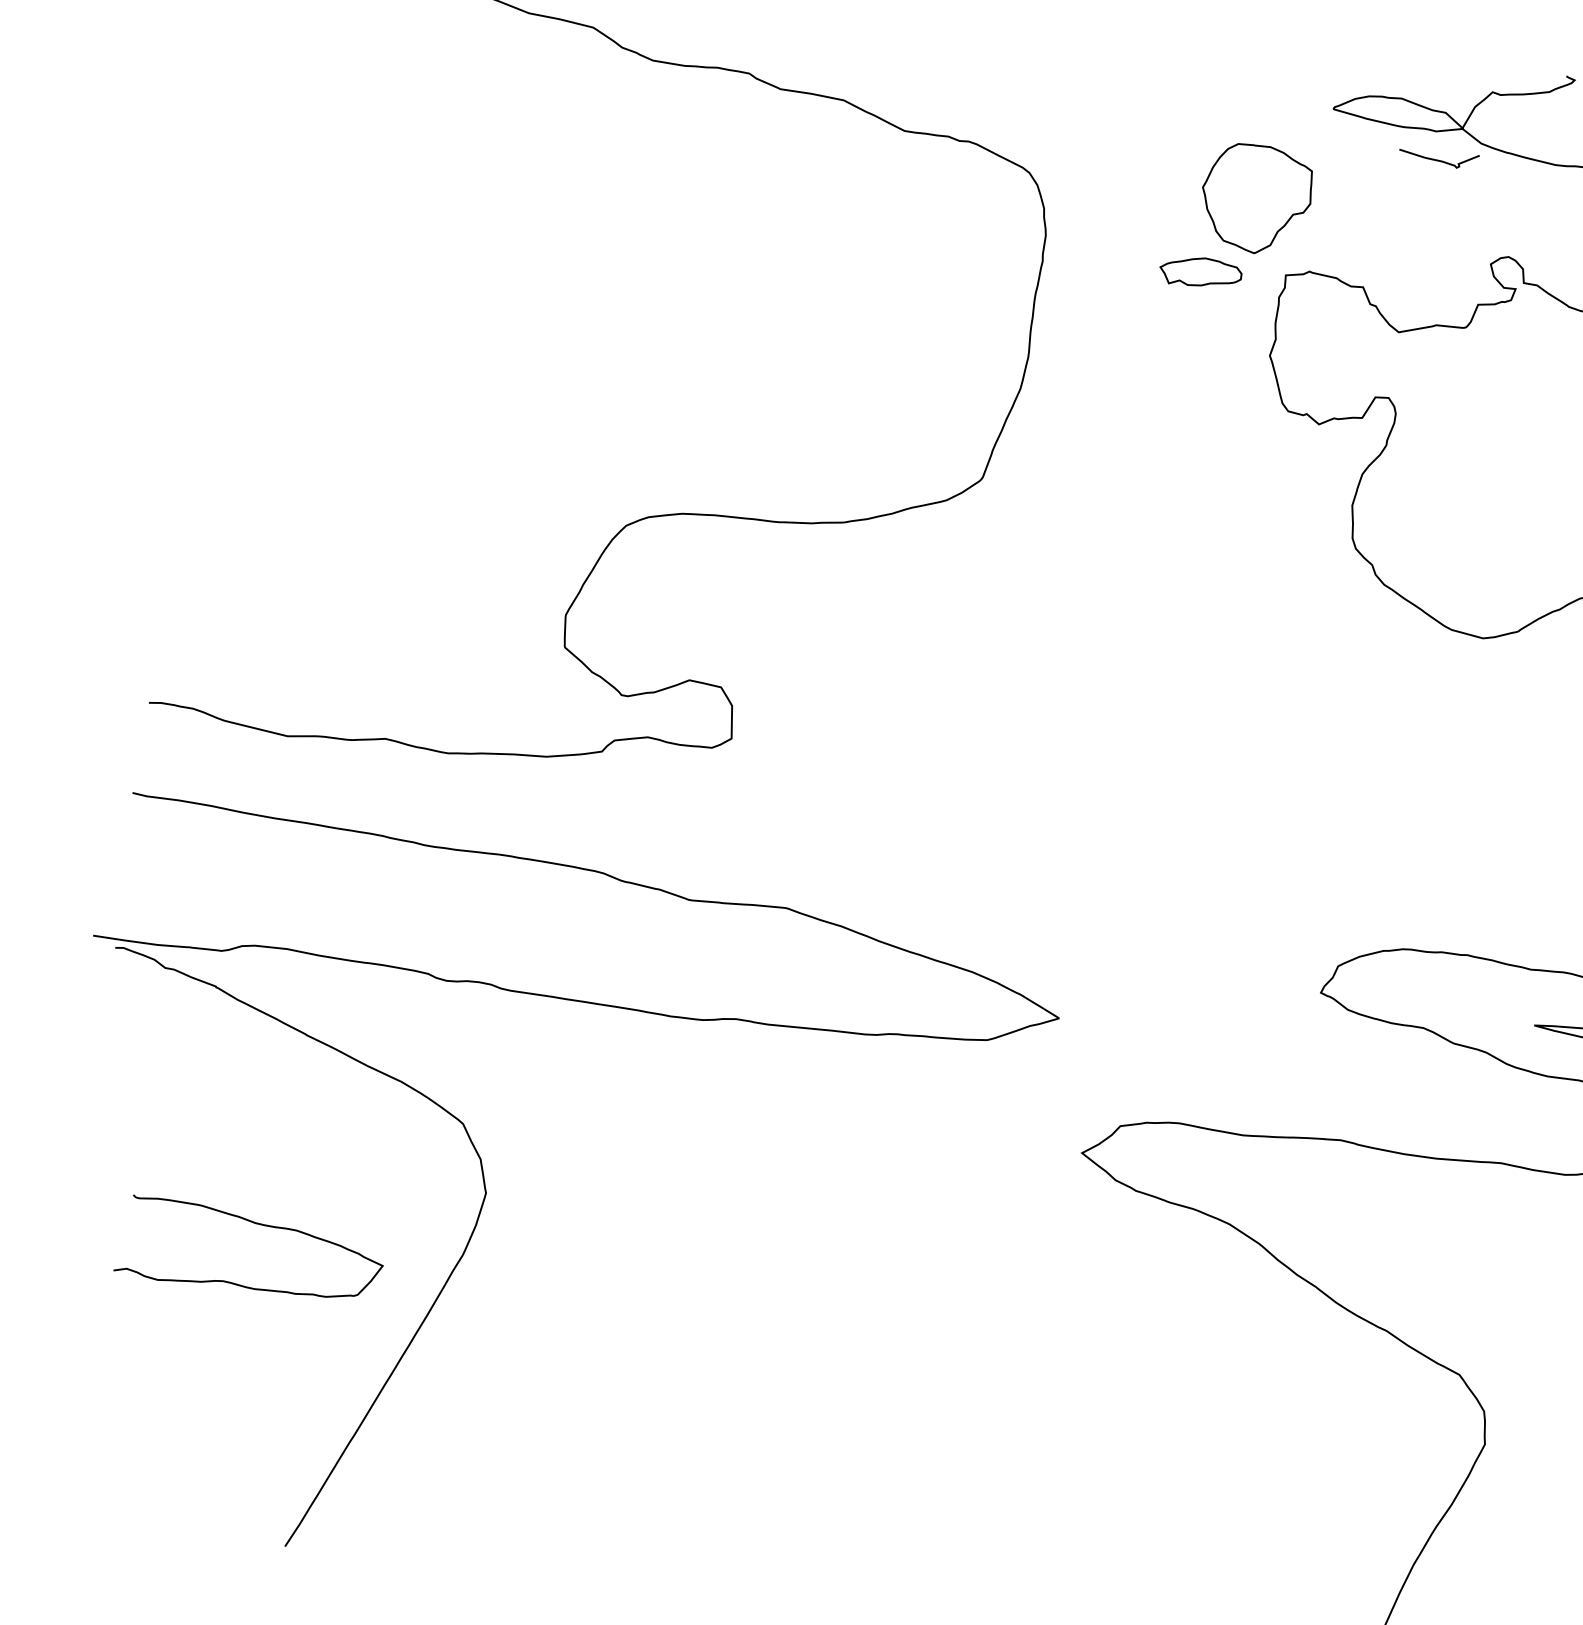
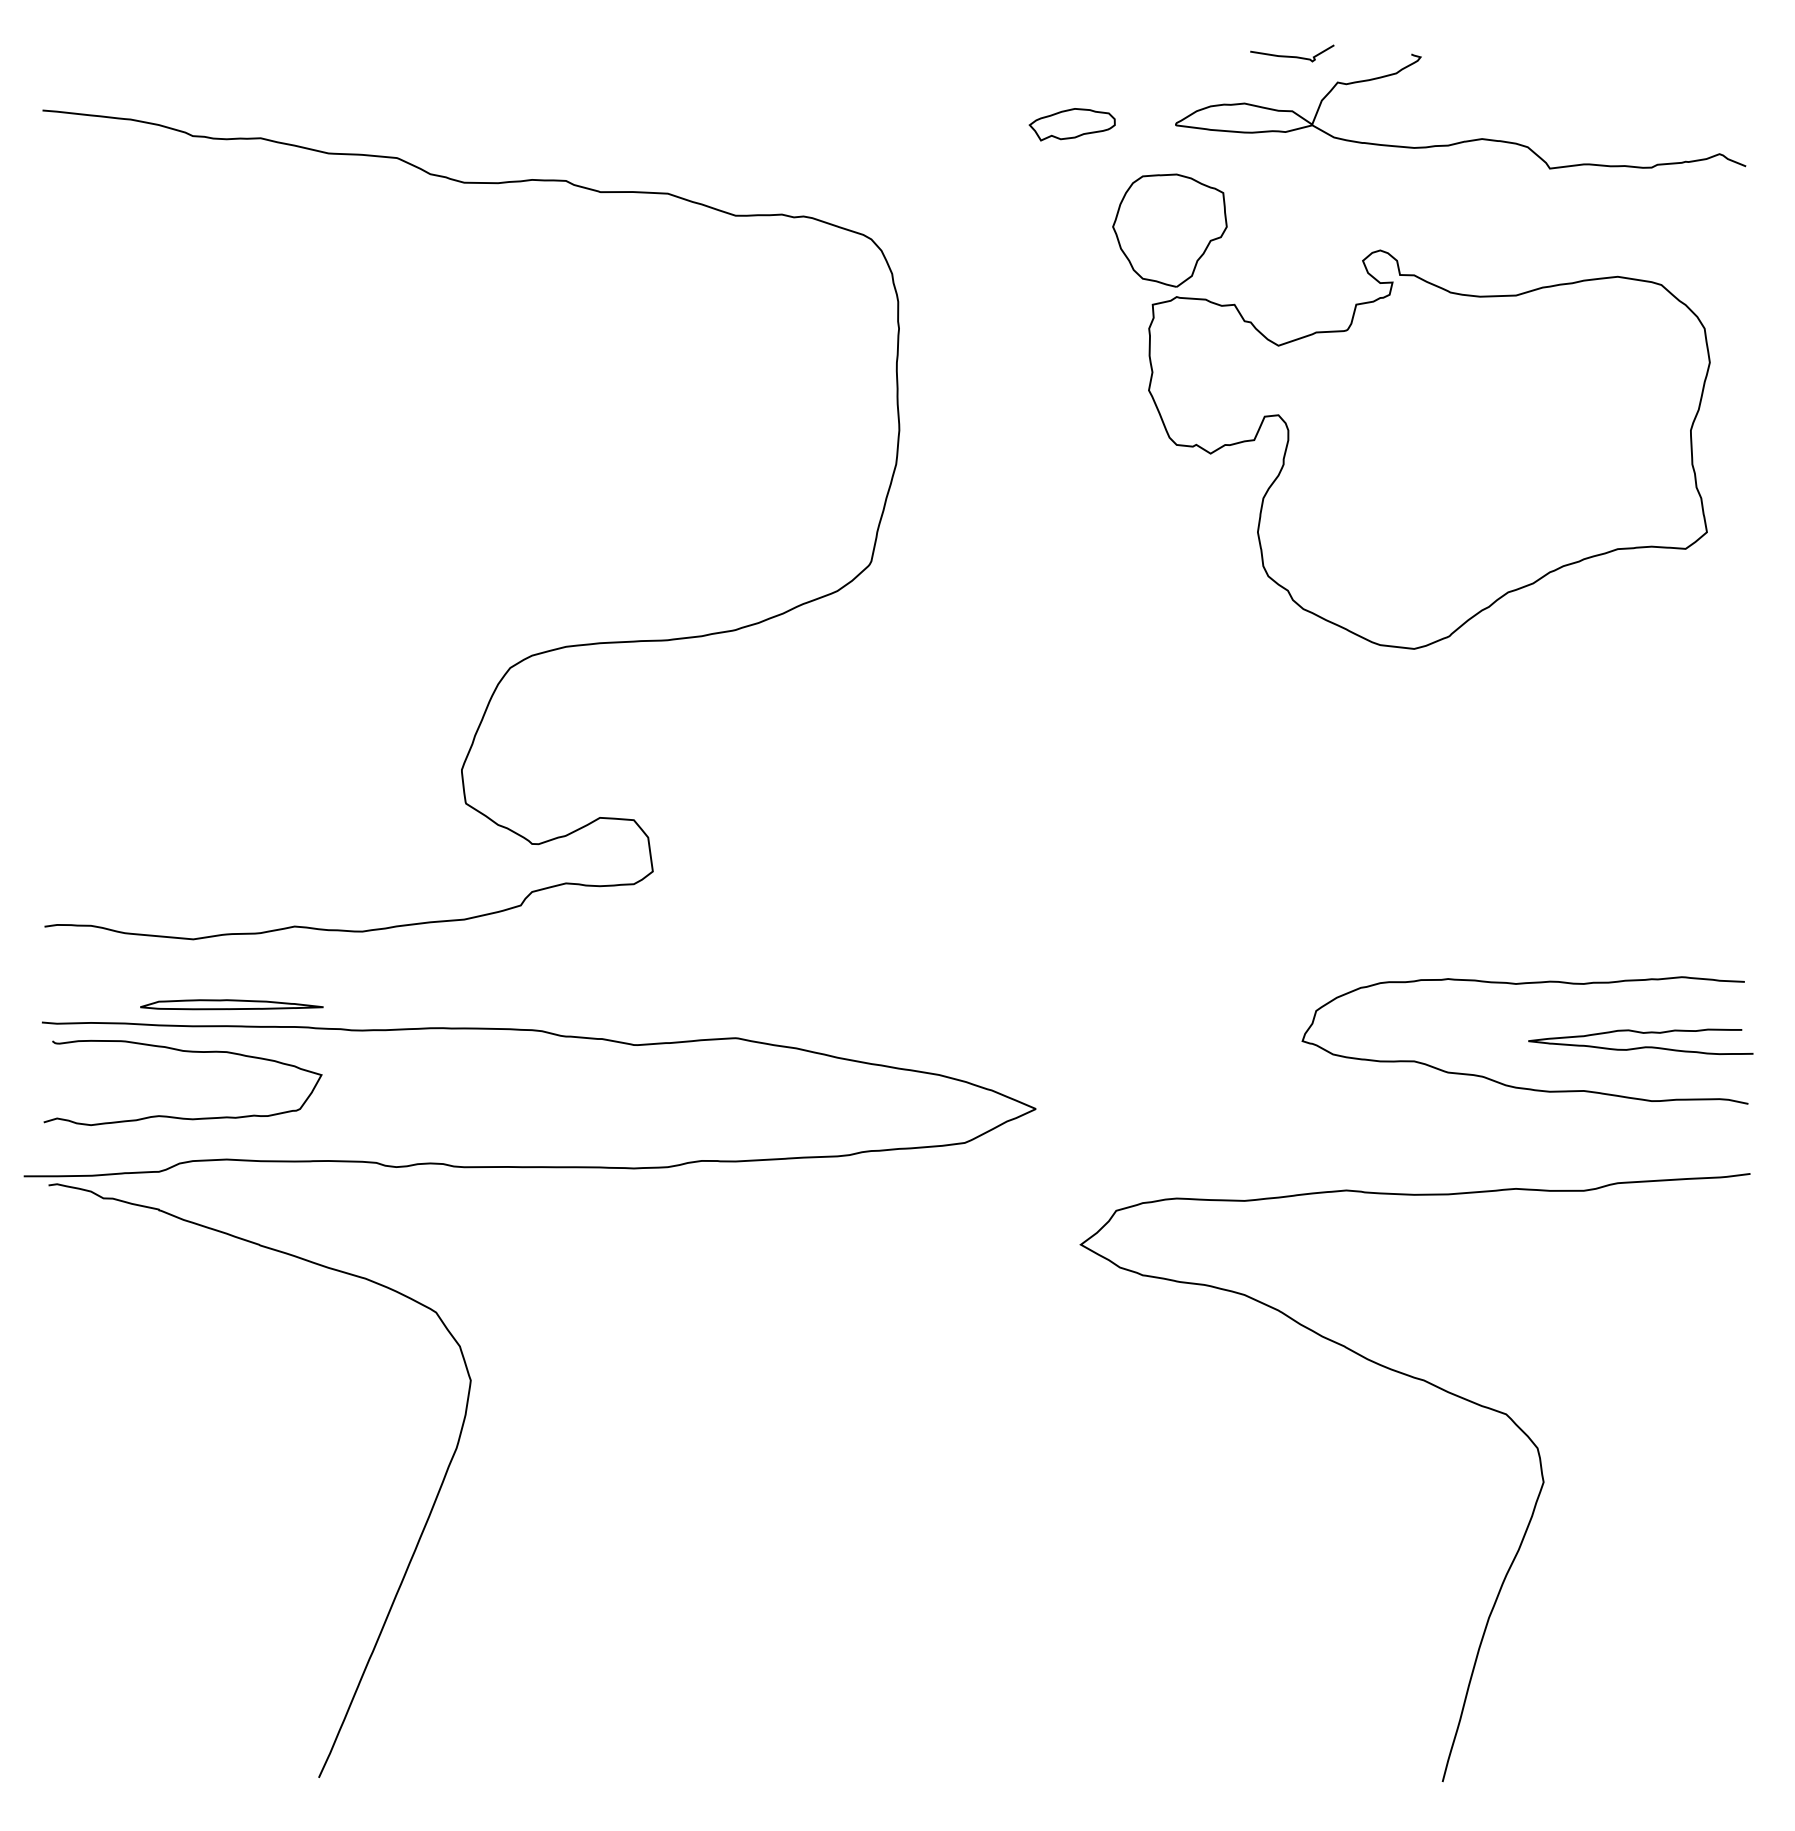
curve: (1438, 160) -> (1292, 56), moved
part: (1255, 198) -> (1169, 230), moved
part: (1199, 272) -> (1071, 124), moved
part: (314, 803) -> (231, 1004), added
curve: (258, 1225) -> (186, 1052), moved

